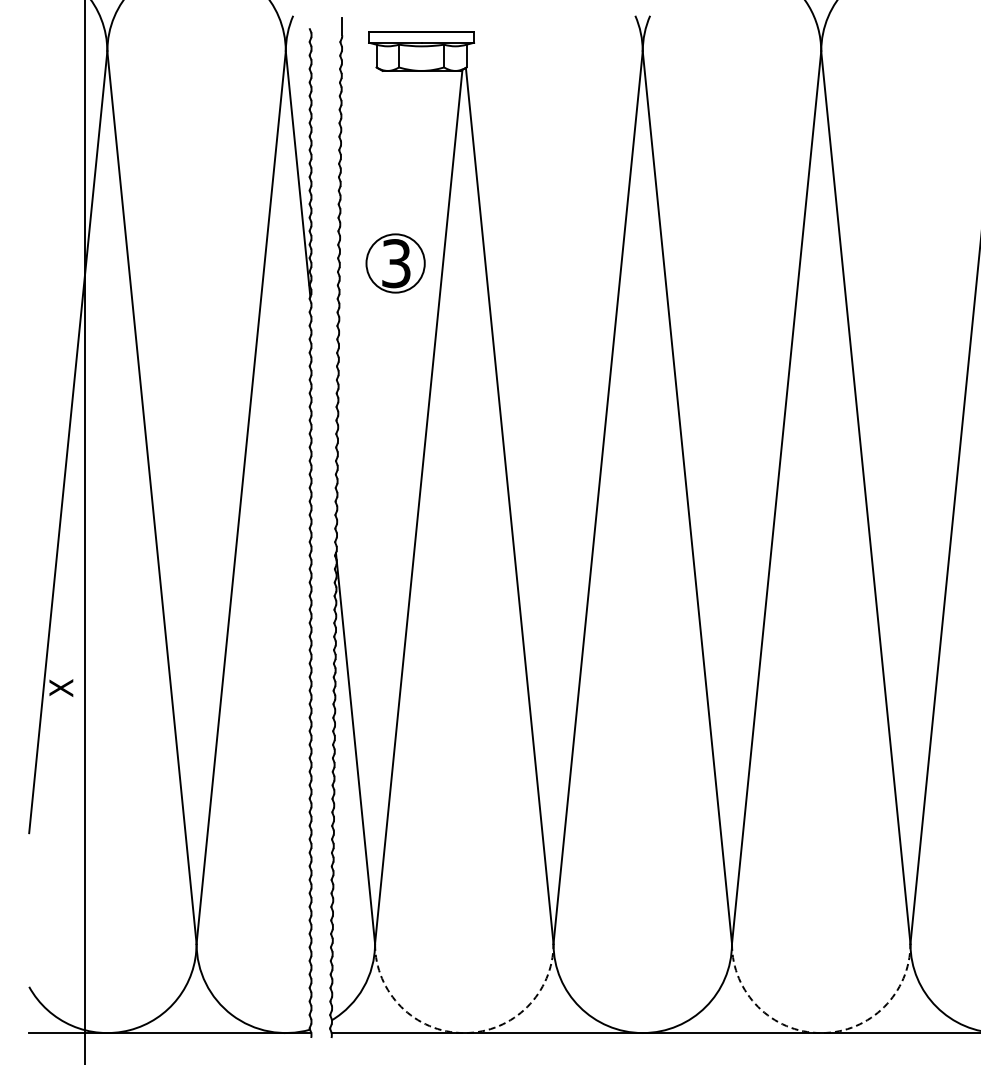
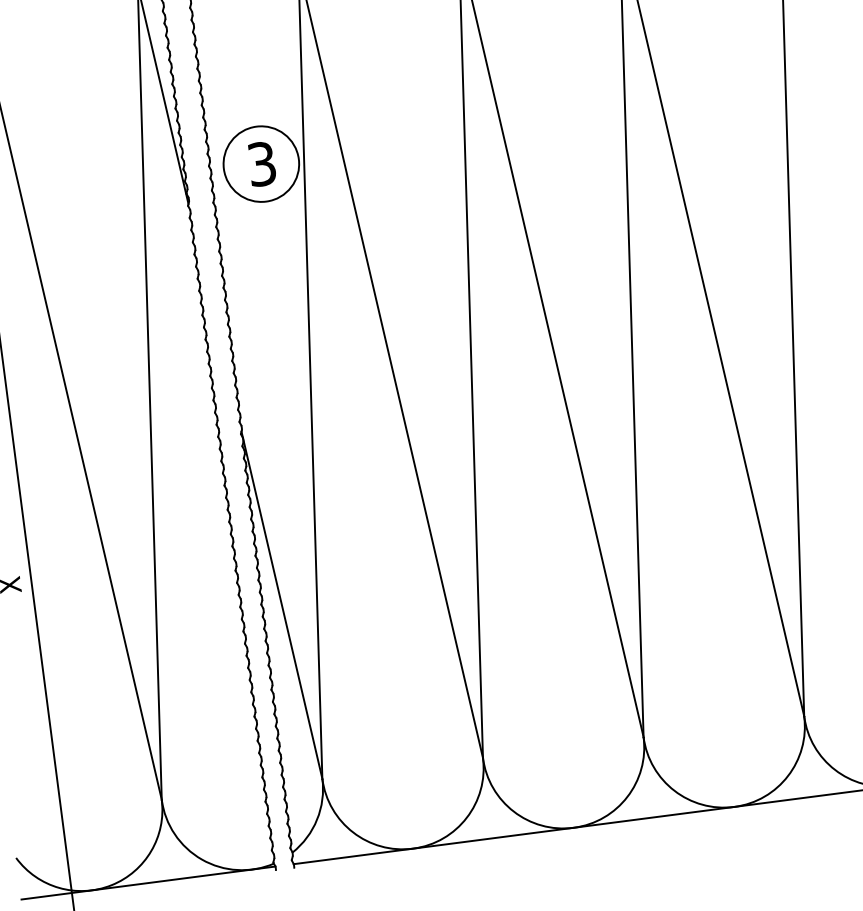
circle: (395, 263) -> (261, 164), size x1.43
arc: (464, 1033) -> (413, 849), dashed -> solid
arc: (821, 1033) -> (734, 807), dashed -> solid

